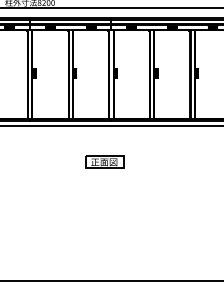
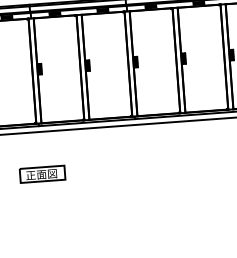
part: (104, 161) -> (41, 173), moved

